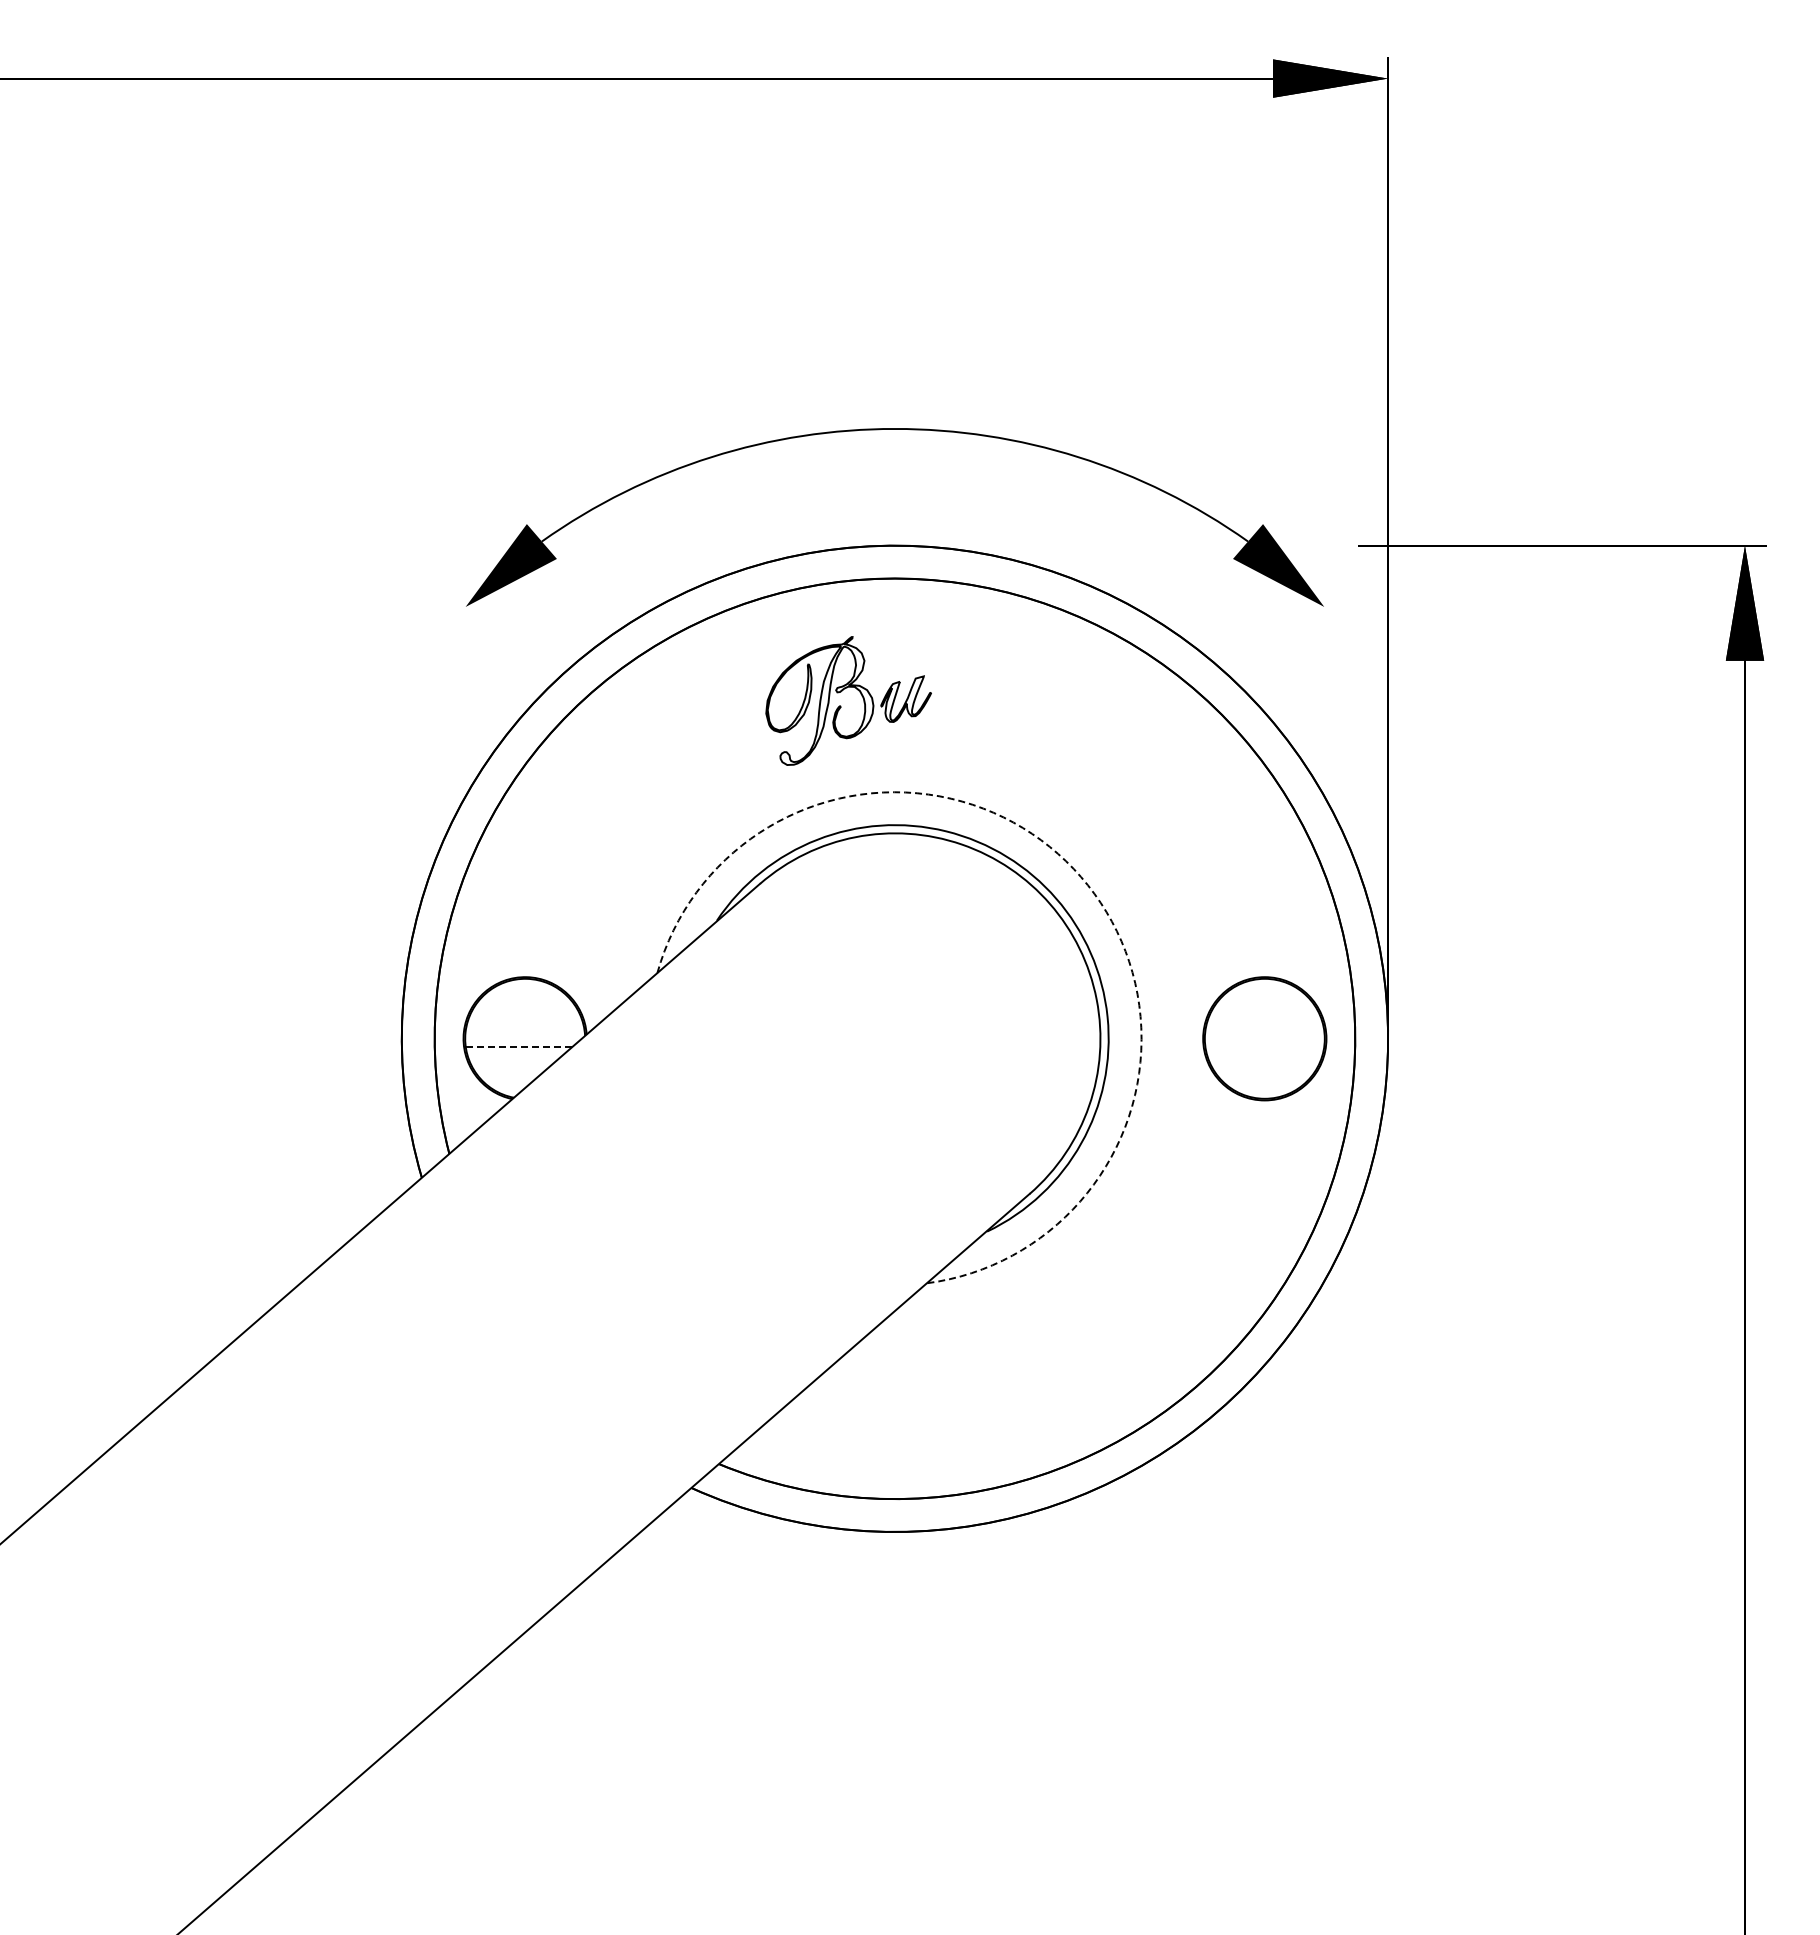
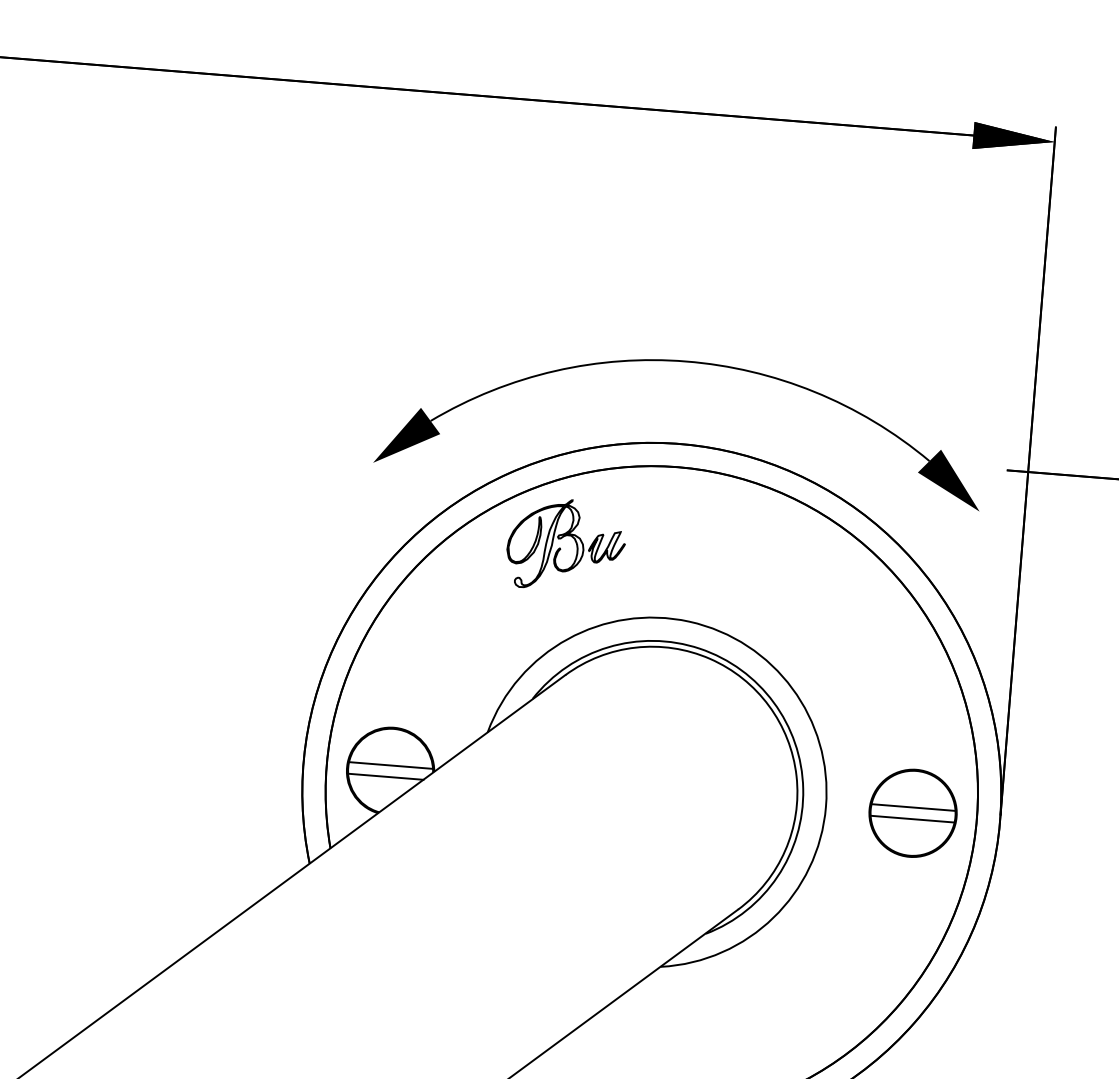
part: (841, 706) -> (560, 548), moved
arc: (1081, 876) -> (792, 688), dashed -> solid
line: (524, 1030) -> (390, 765), added
line: (1264, 1030) -> (913, 807), added
line: (518, 1047) -> (385, 777), dashed -> solid
line: (1264, 1047) -> (912, 819), added

